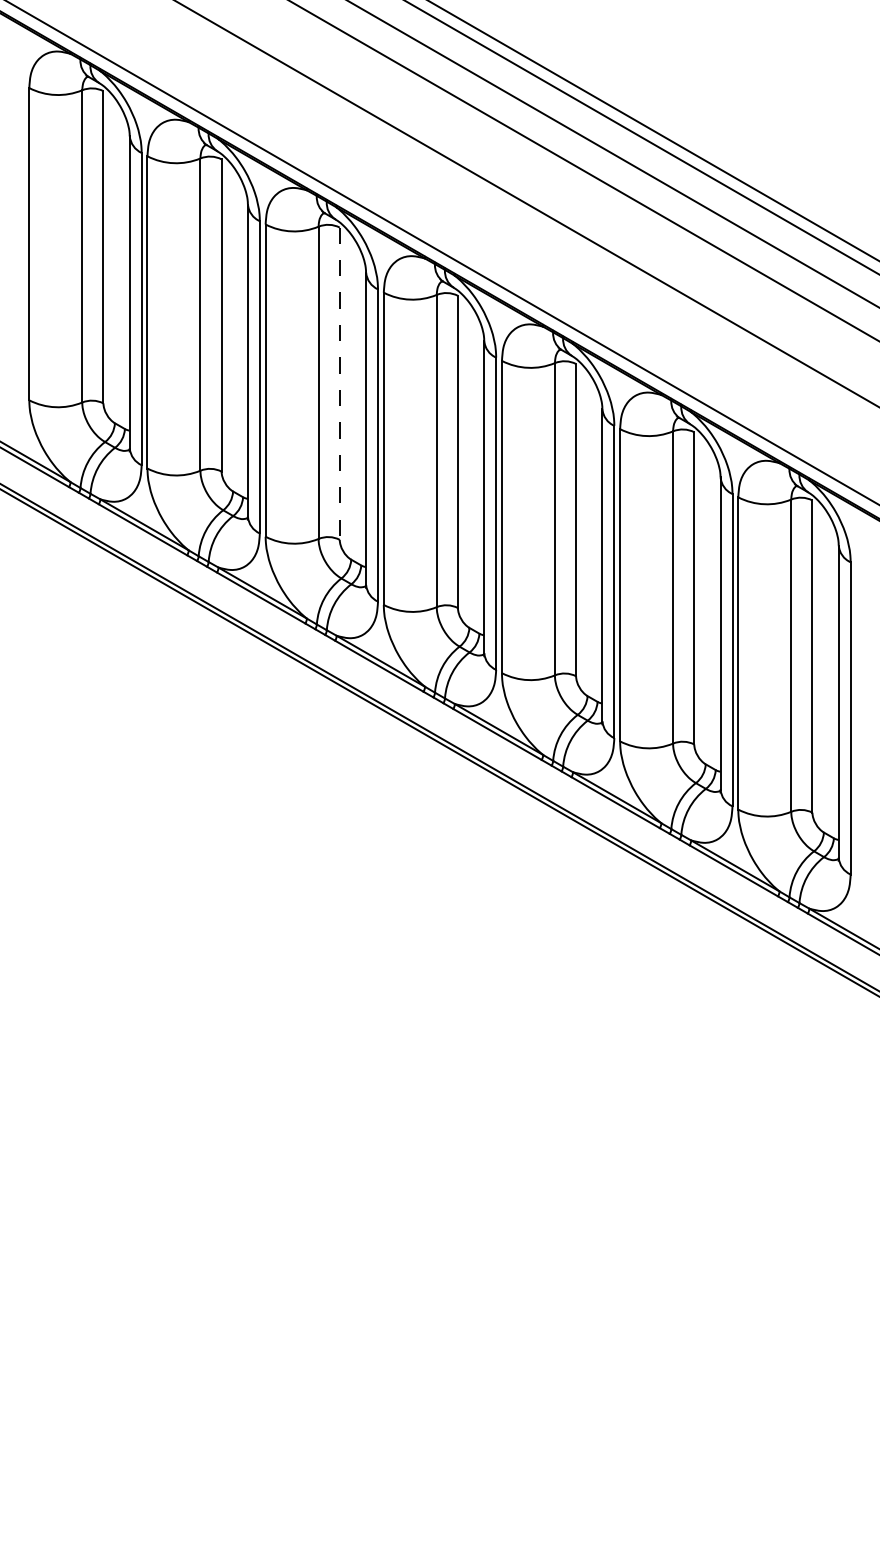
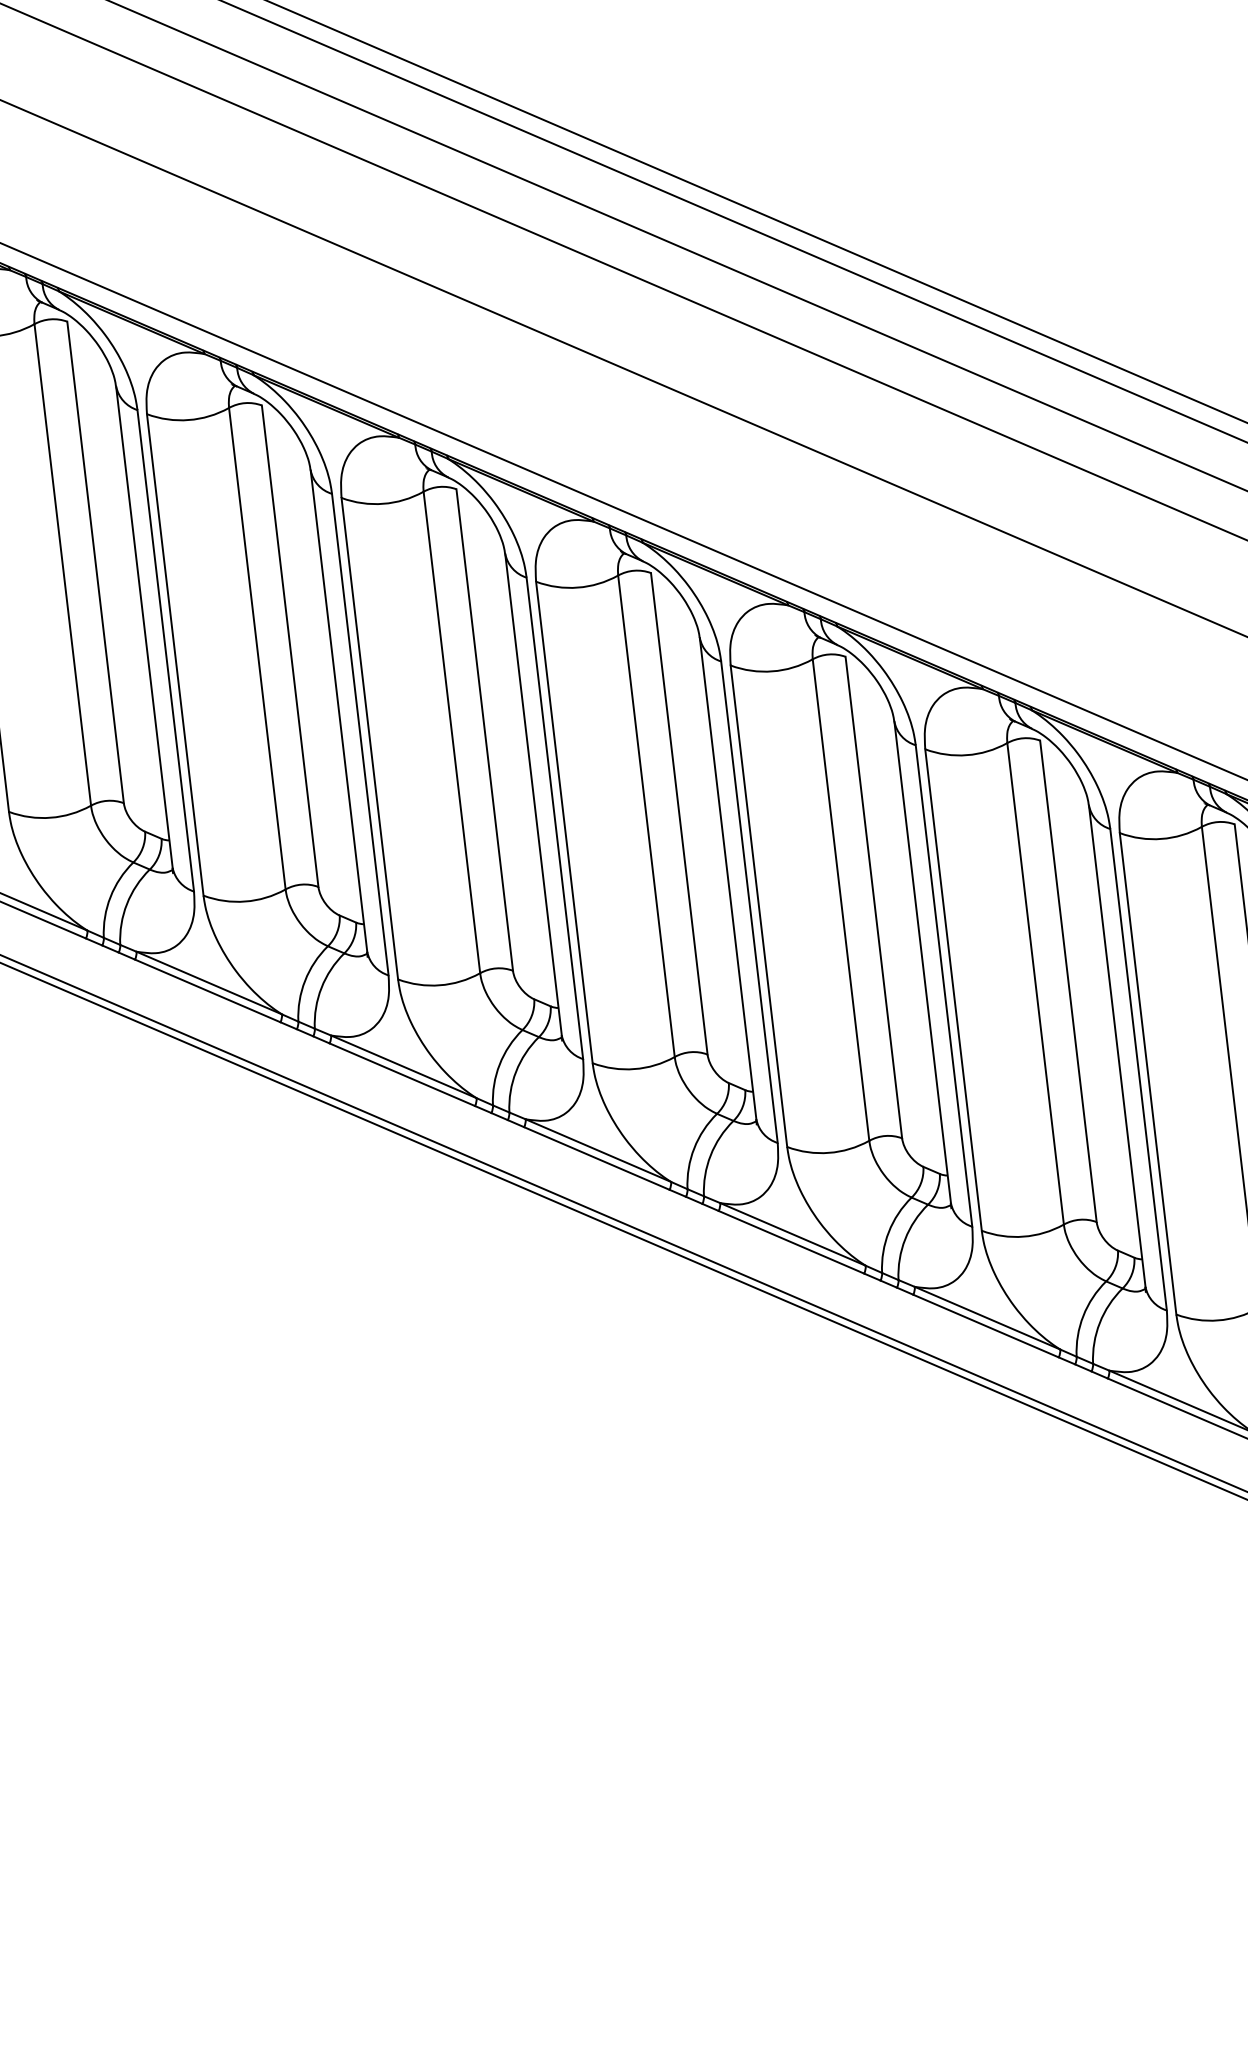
line: (339, 384) -> (484, 731), dashed -> solid

